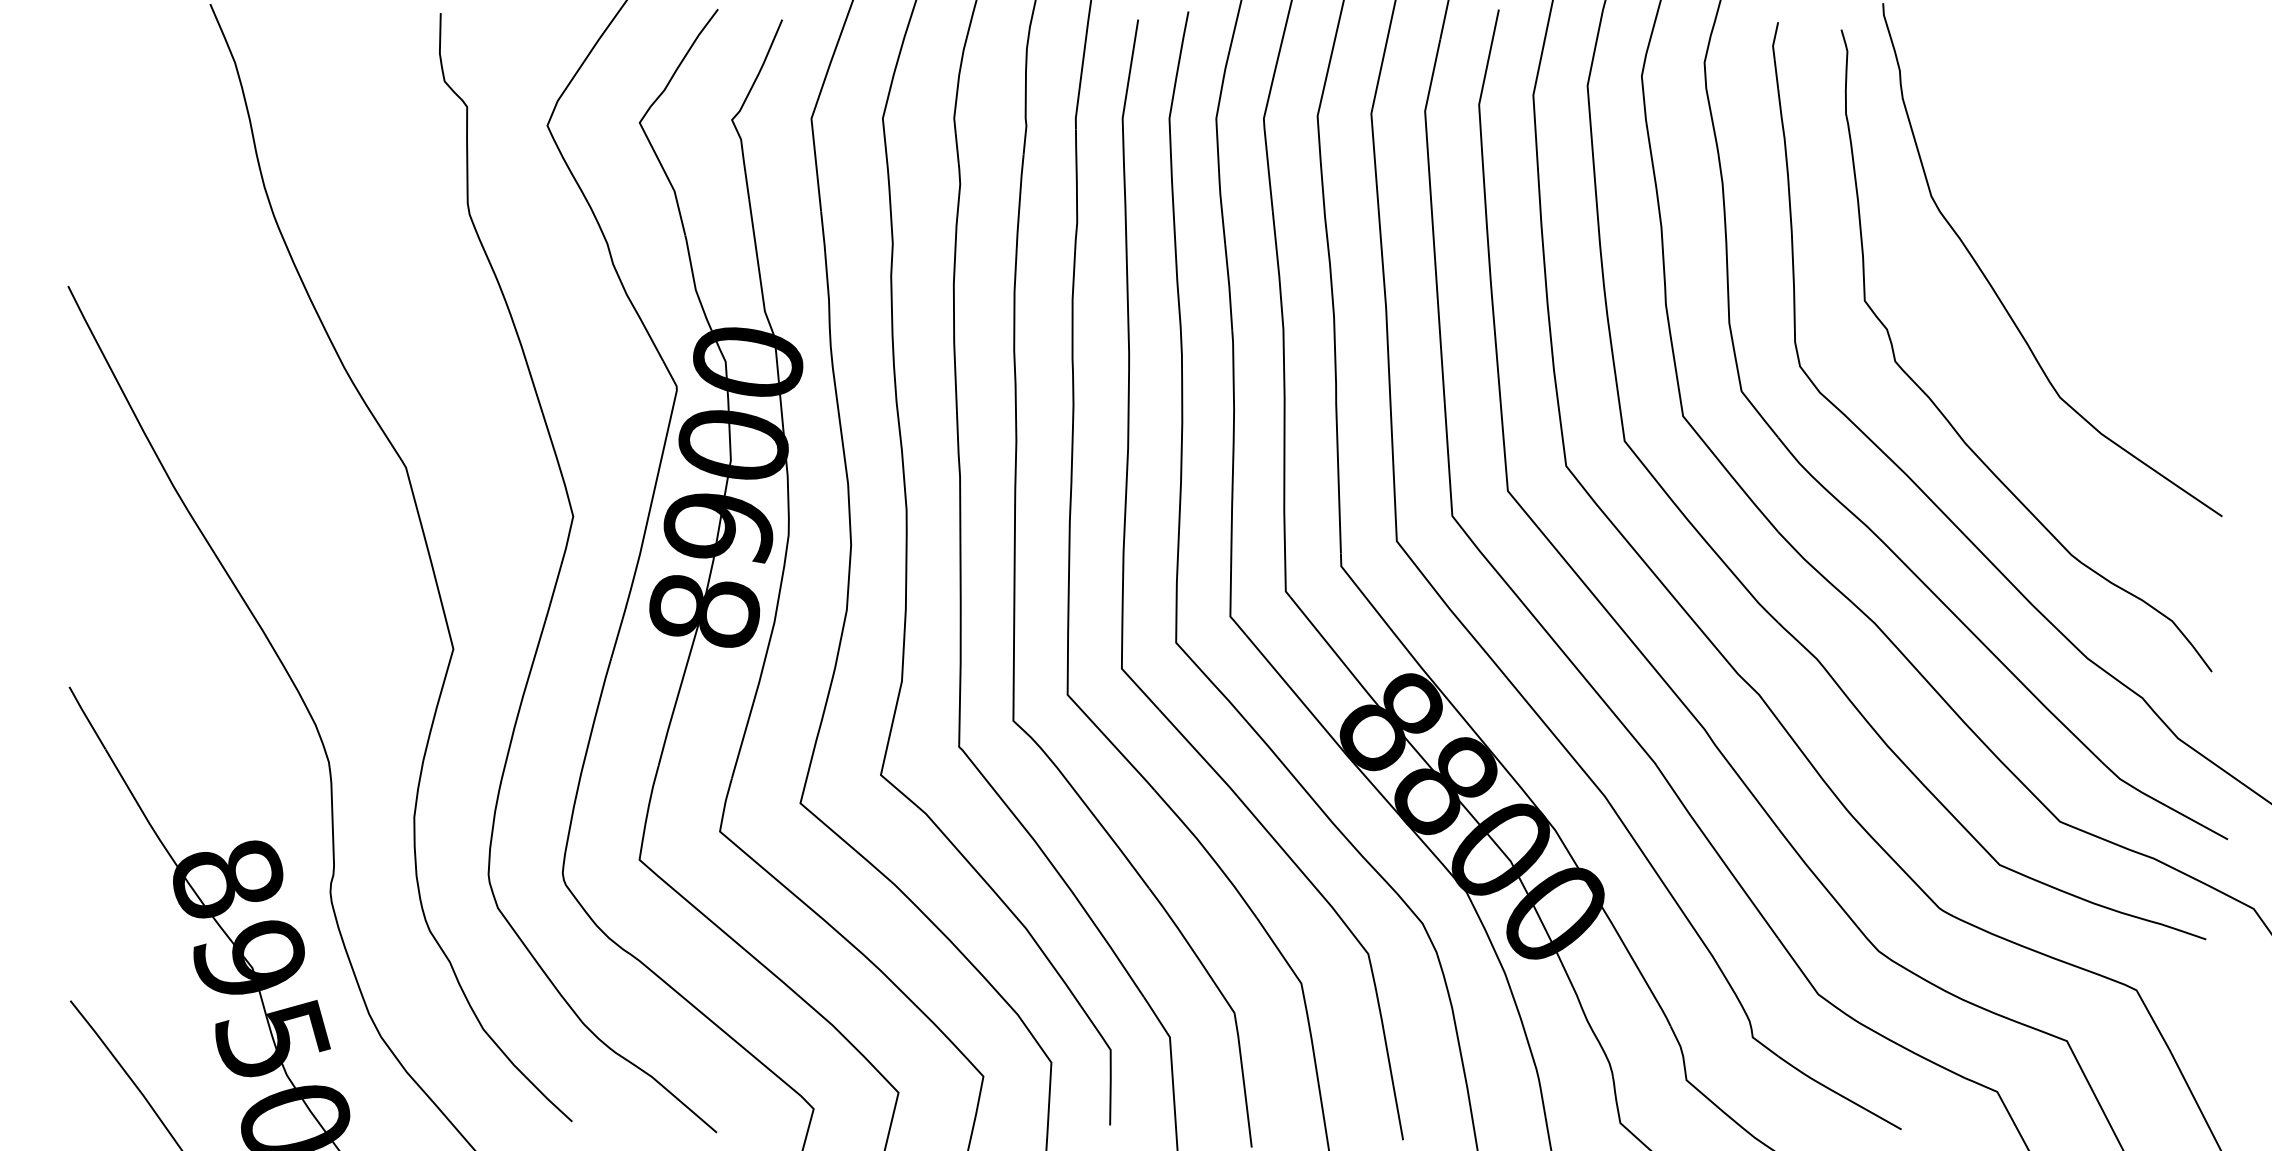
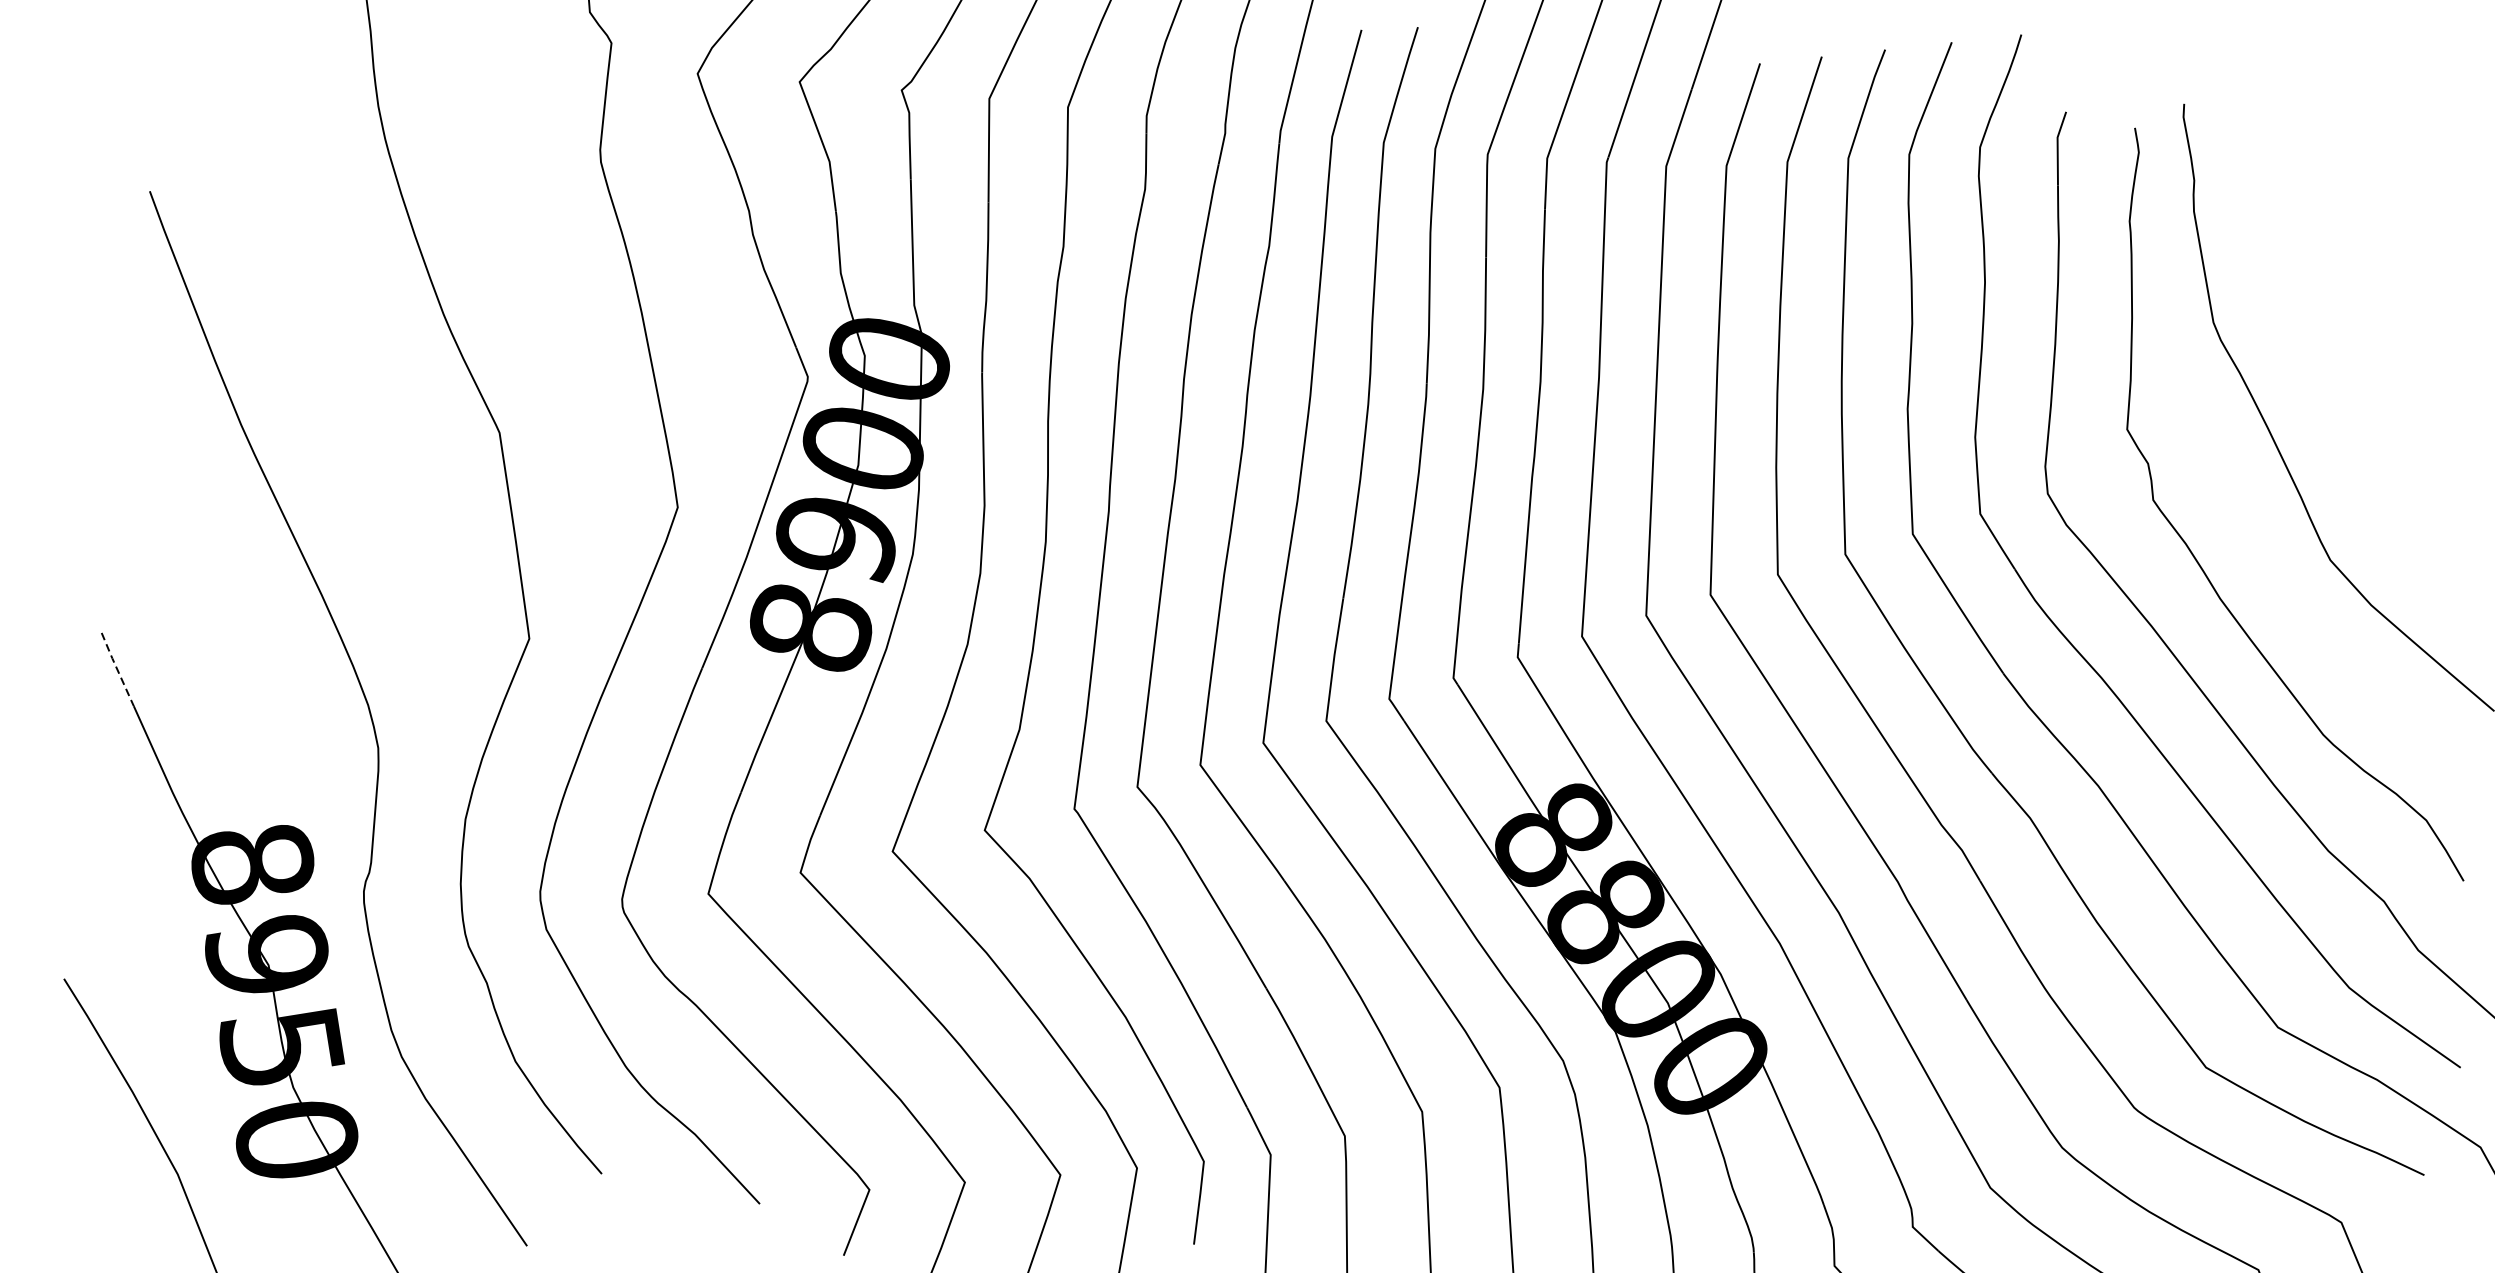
line: (87, 718) -> (117, 669), solid -> dashed

